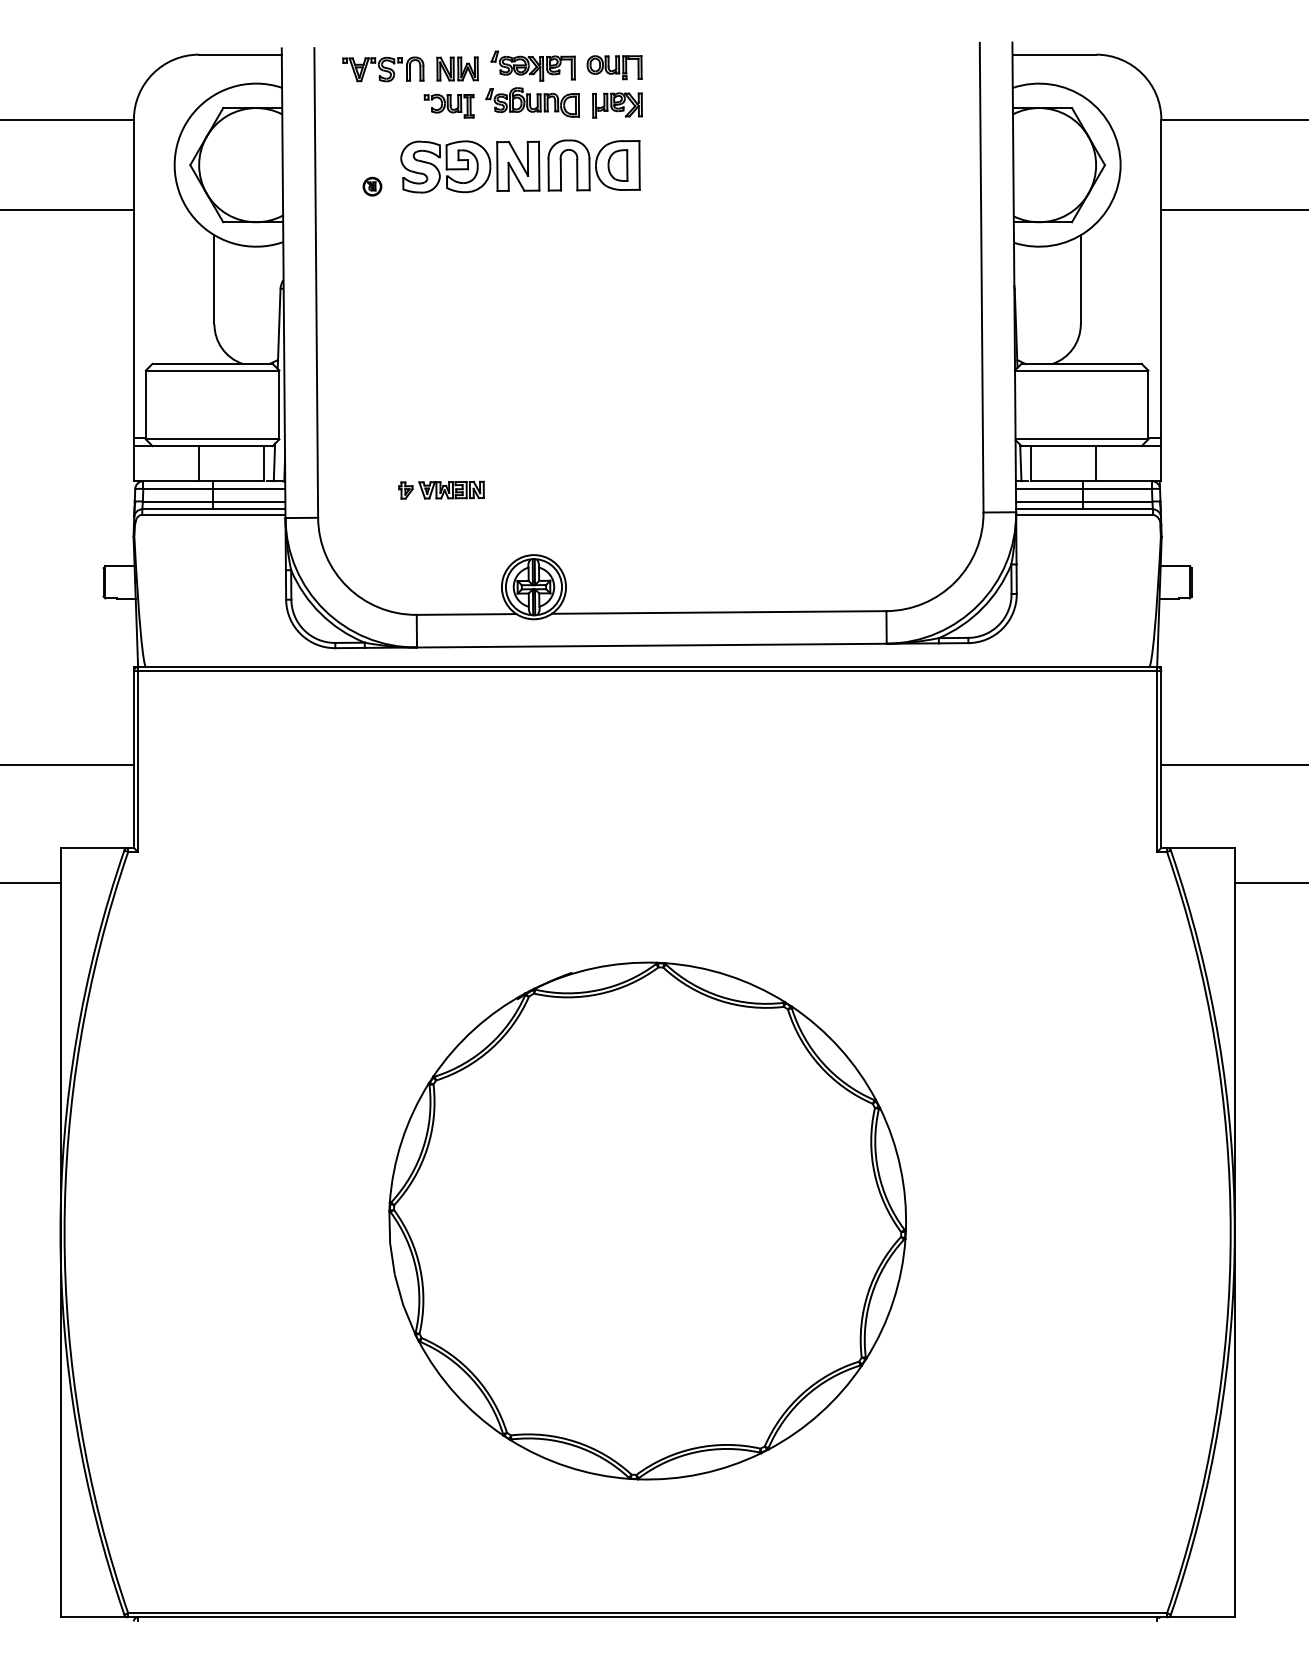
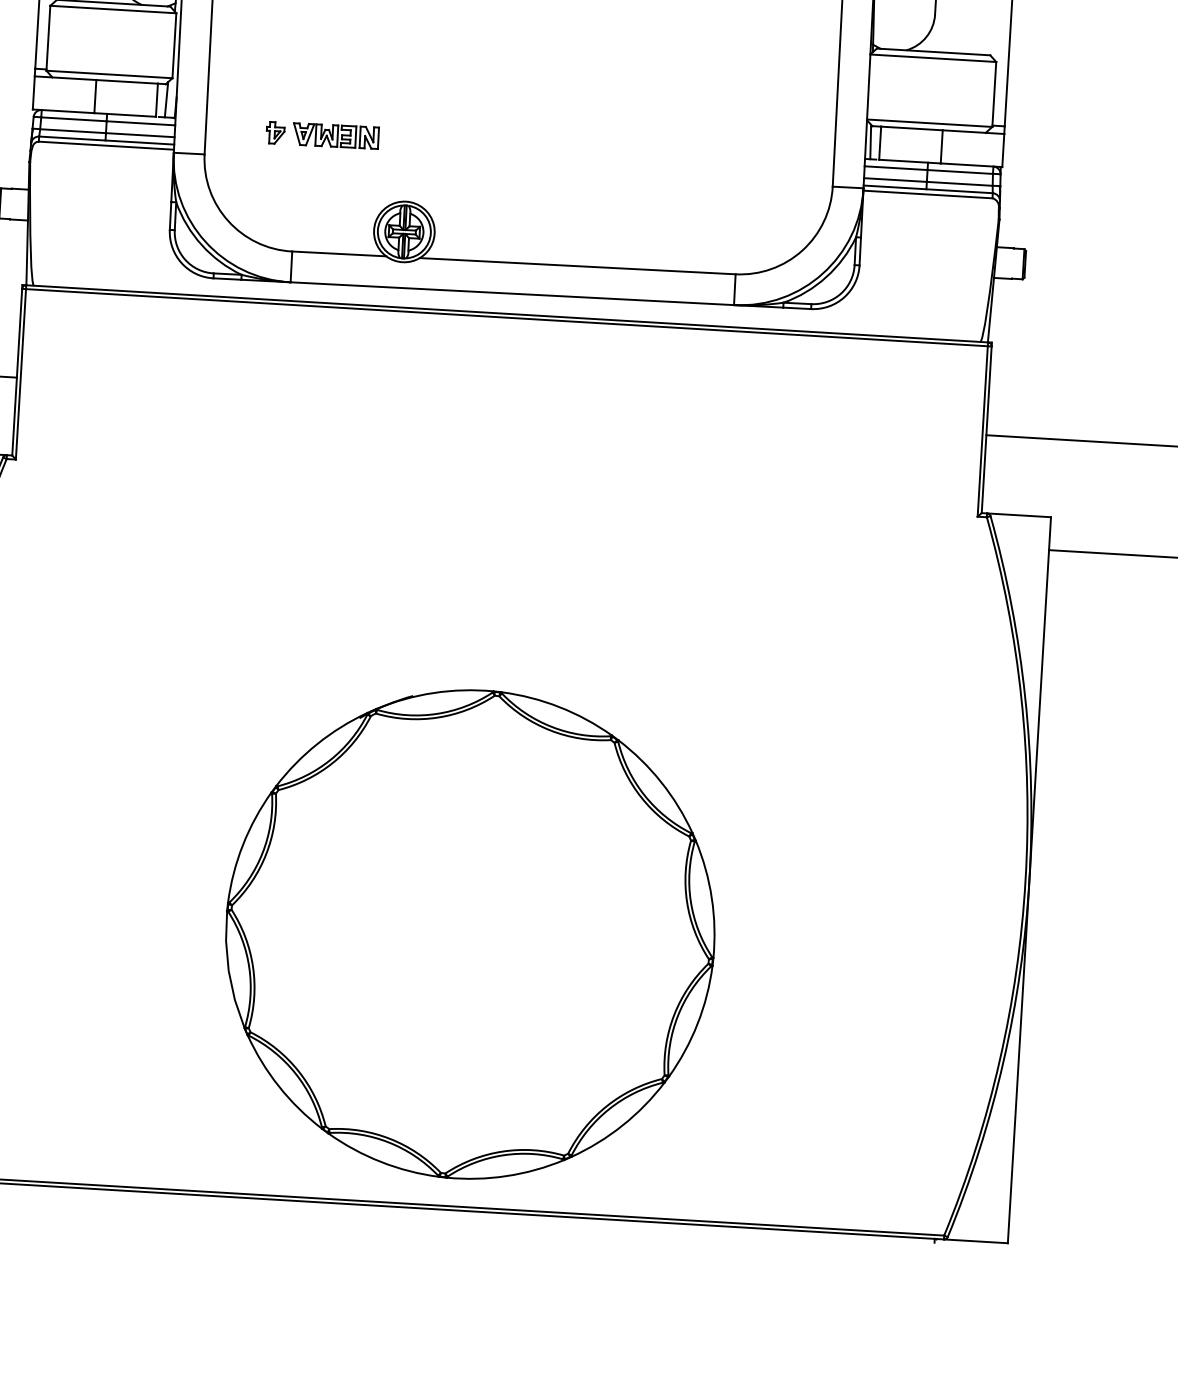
part: (441, 489) -> (322, 134), size x1.4
part: (647, 1220) -> (470, 933), moved

